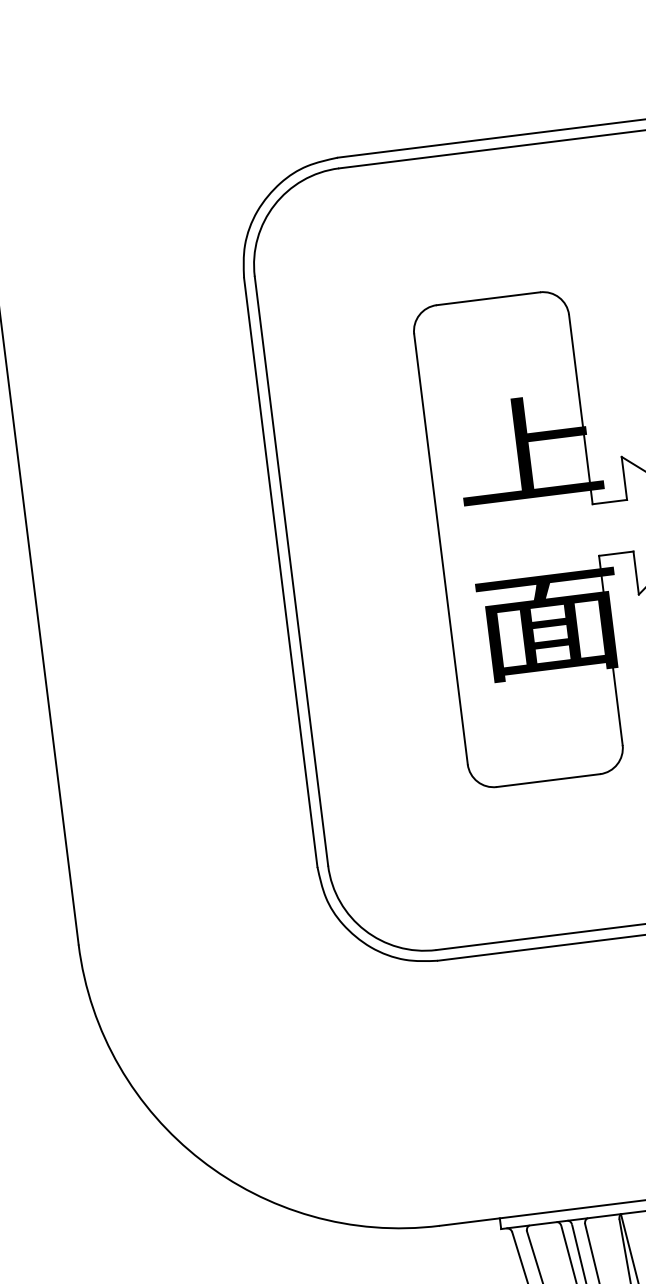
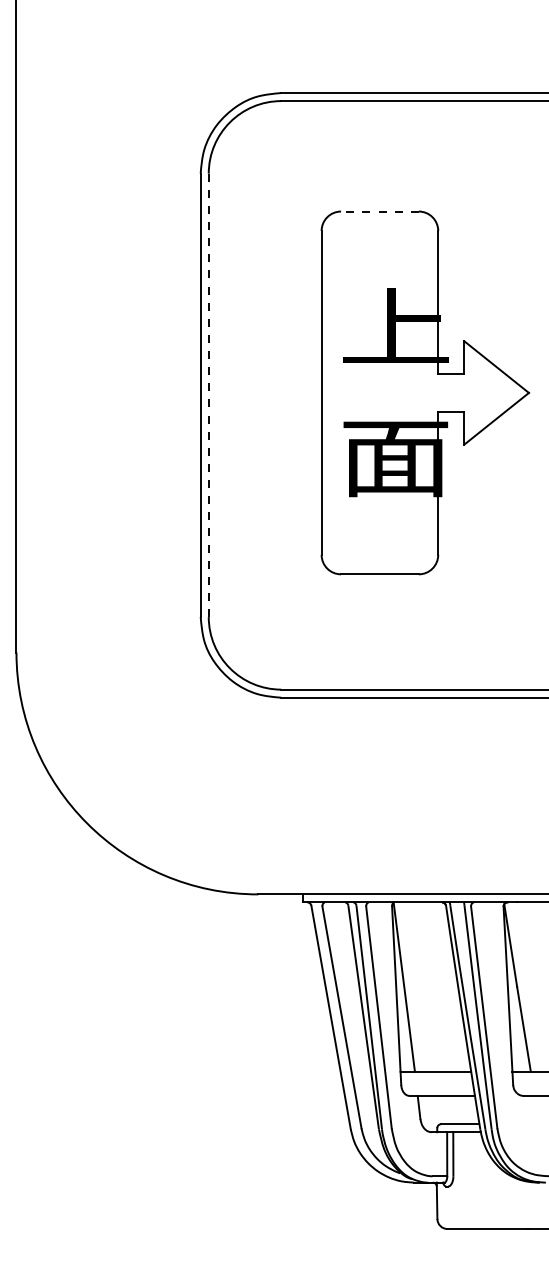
line: (487, 298) -> (379, 211), solid -> dashed
line: (291, 571) -> (208, 395), solid -> dashed

